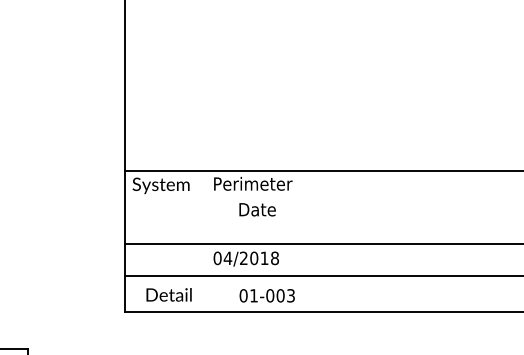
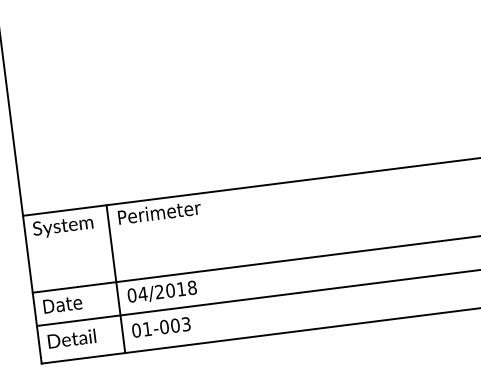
text: (257, 209) -> (62, 304), moved
line: (204, 240) -> (115, 278), added
text: (168, 294) -> (71, 338), moved
text: (266, 295) -> (160, 327), moved

